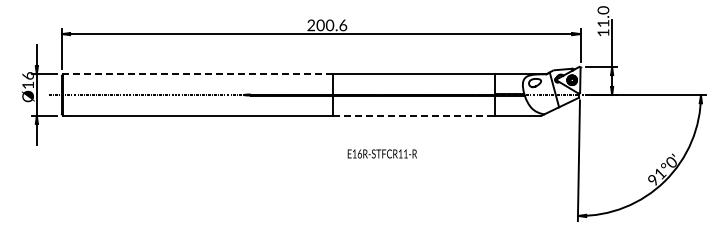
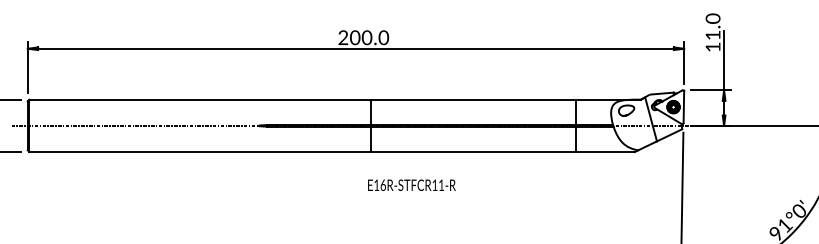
text: (343, 24) -> (384, 36), 200.6 -> 200.0
line: (197, 74) -> (199, 99), dashed -> solid
line: (414, 115) -> (473, 151), dashed -> solid
text: (381, 153) -> (410, 184), moved

